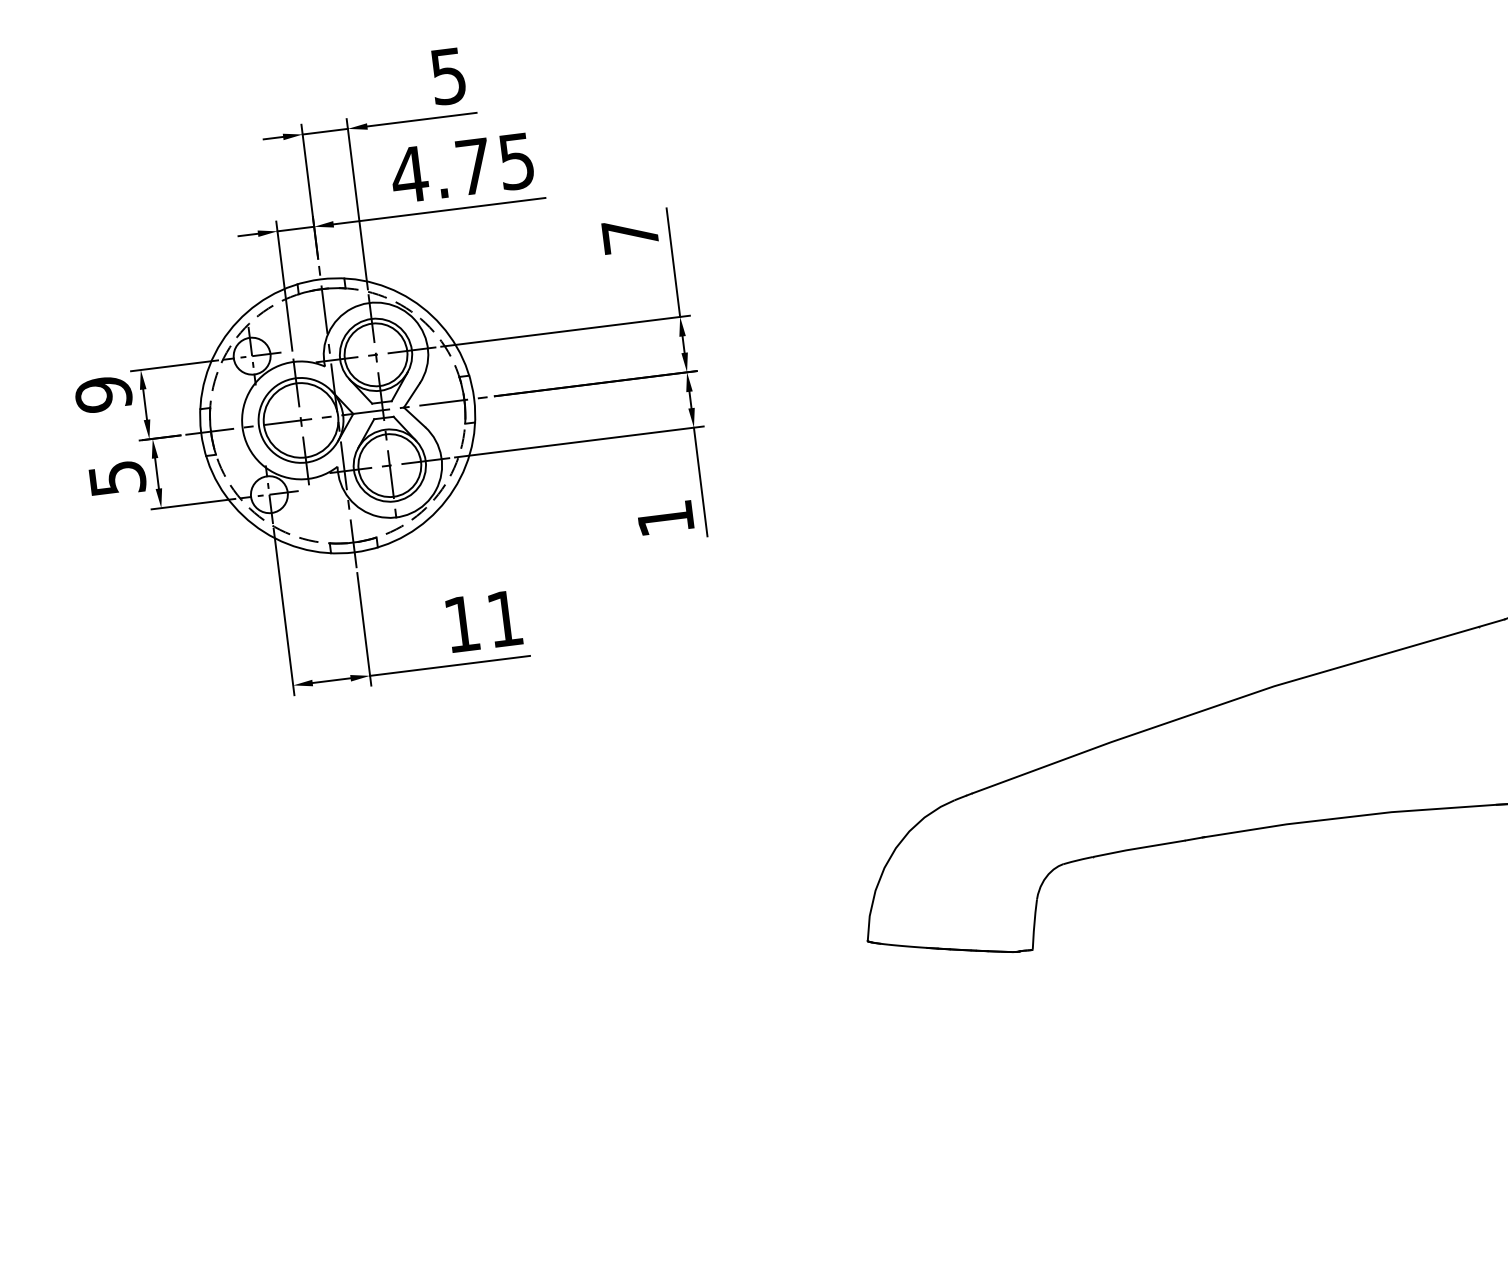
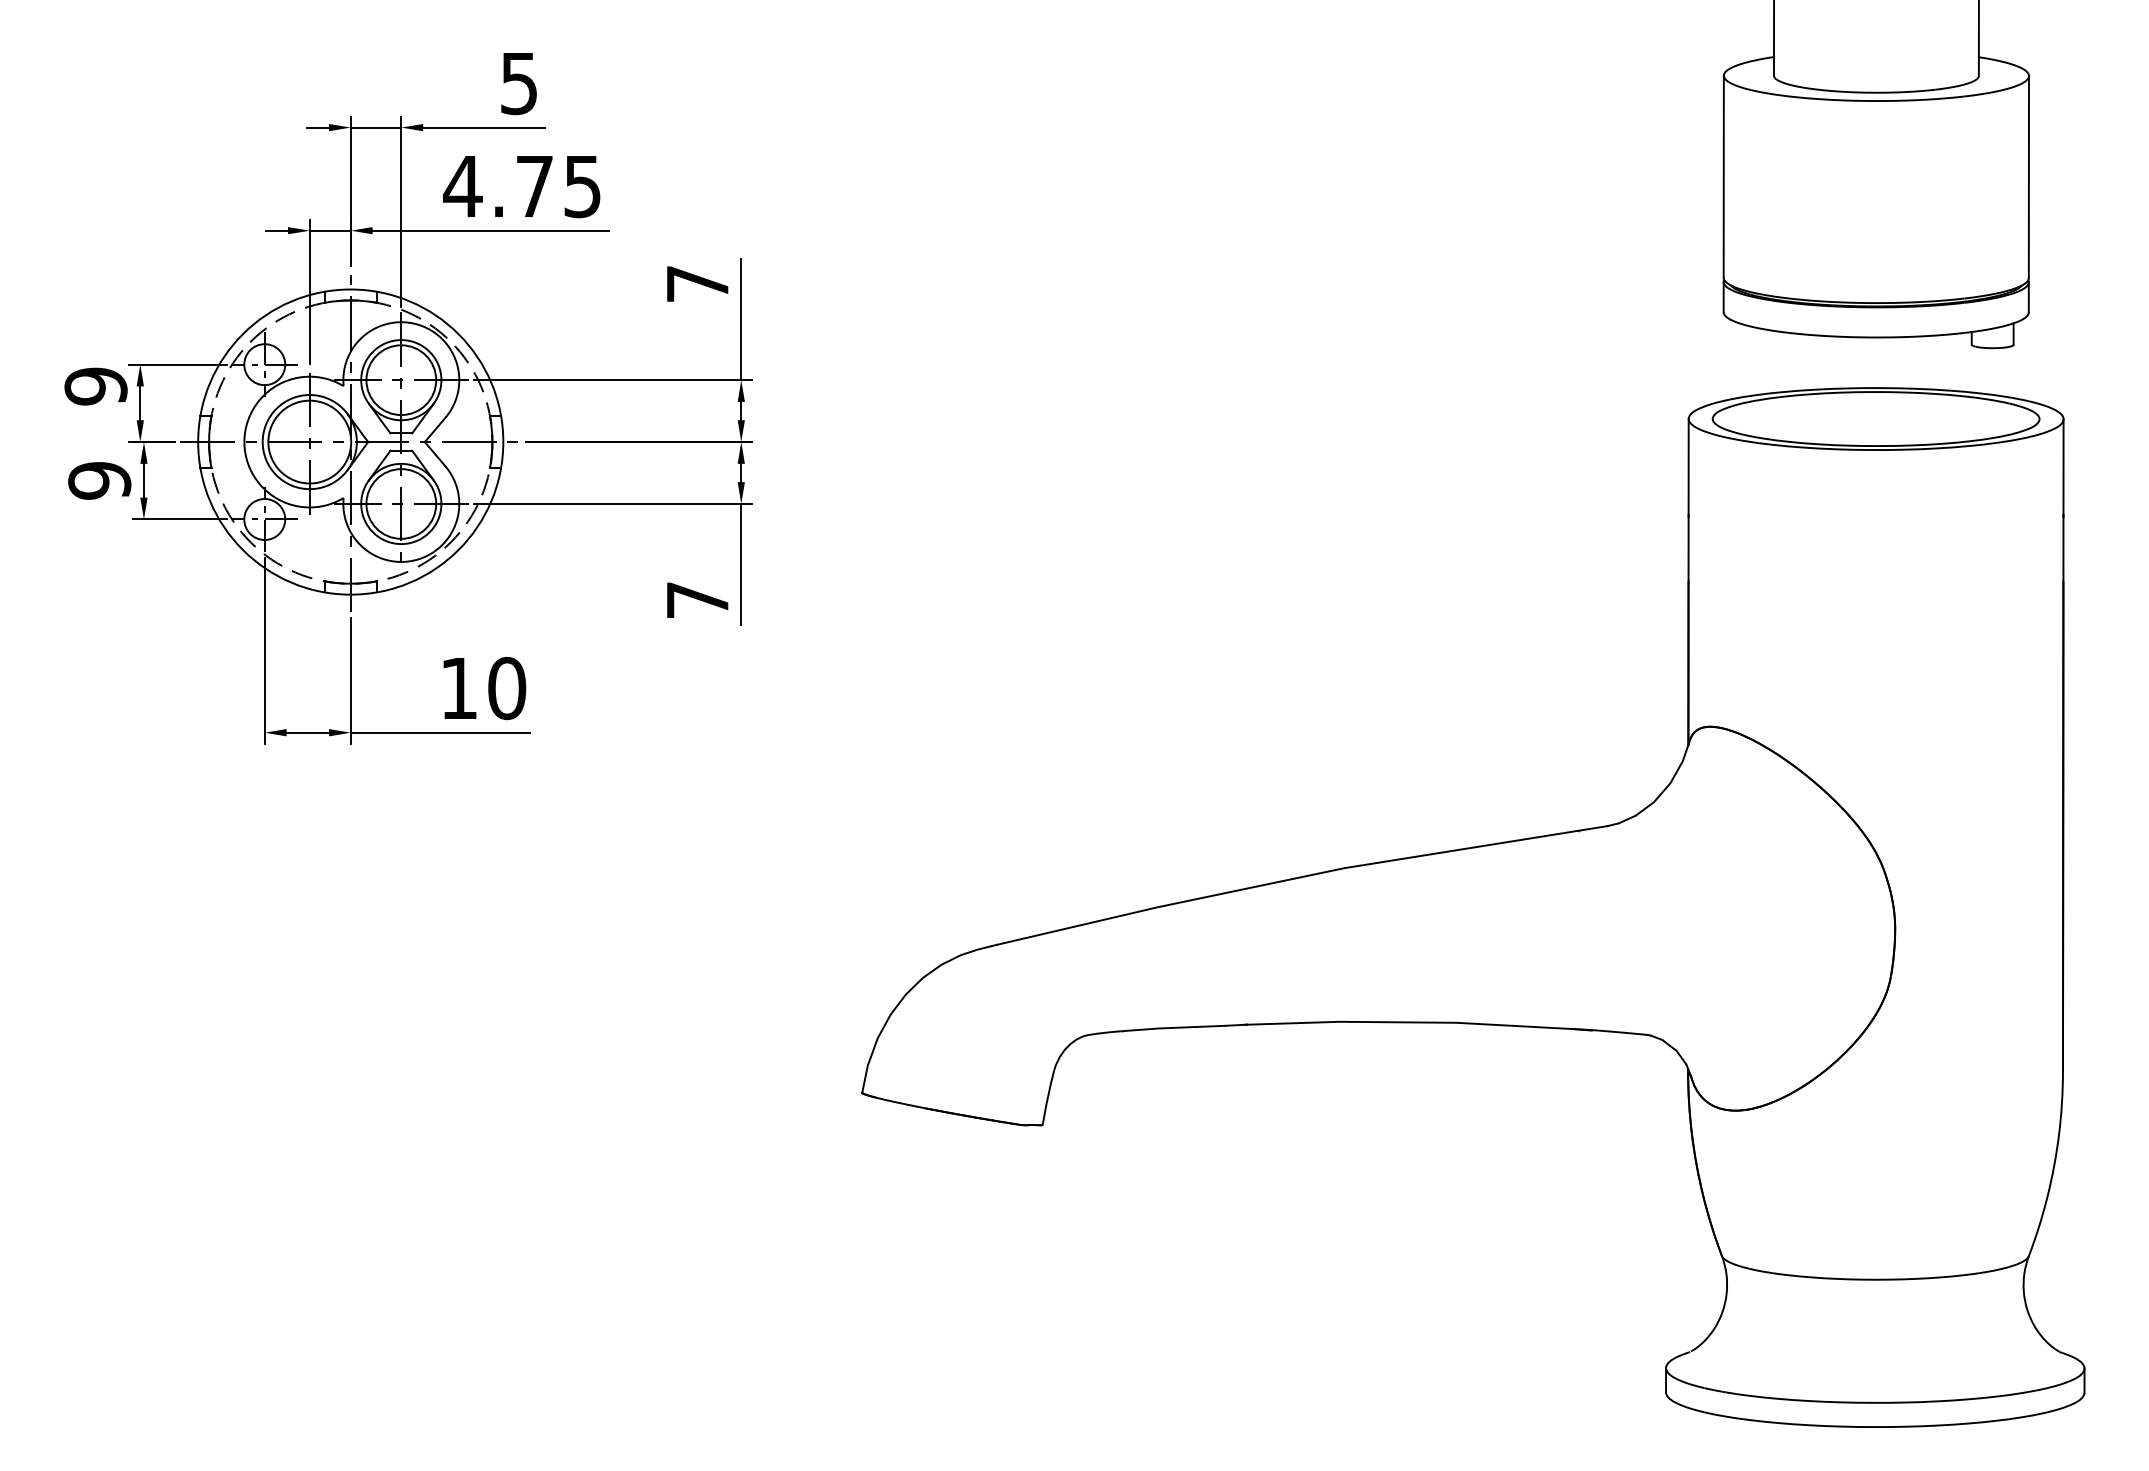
text: (117, 478) -> (99, 480), 5 -> 9
text: (665, 518) -> (697, 599), 1 -> 7
text: (505, 618) -> (507, 688), 11 -> 10

